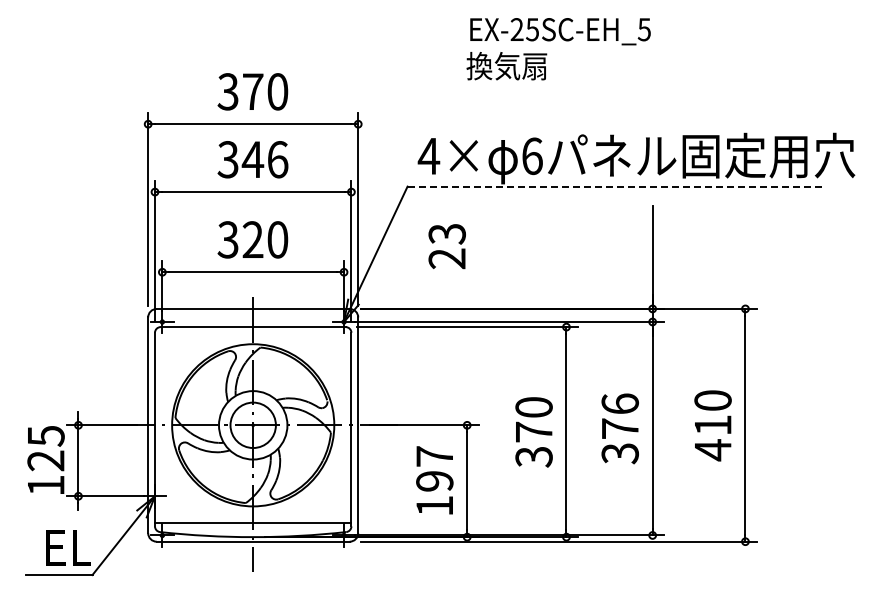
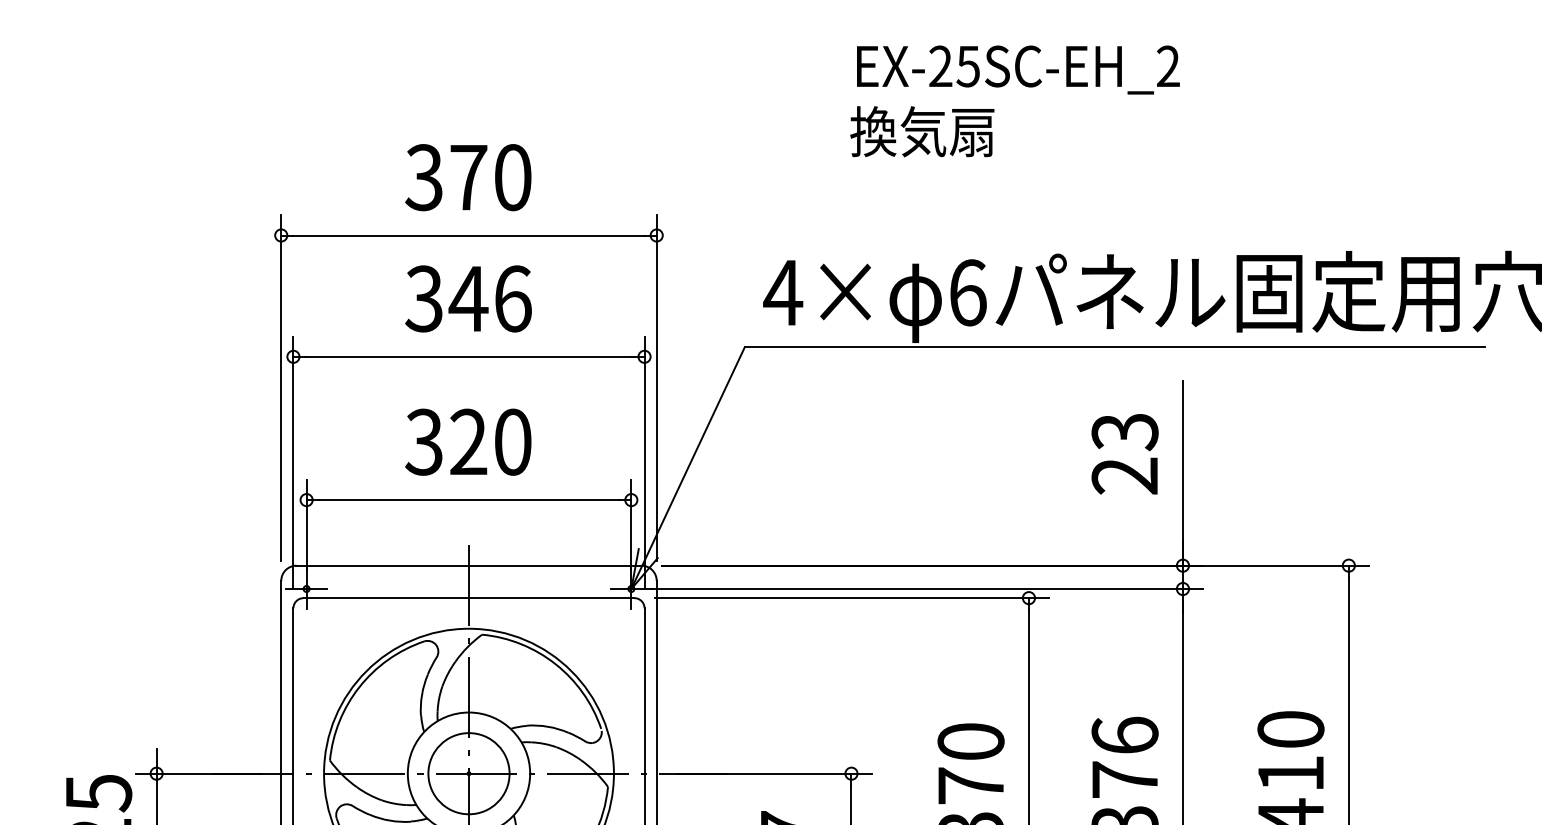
text: (643, 29) -> (1166, 66), EX-25SC-EH_5 -> EX-25SC-EH_2
line: (615, 186) -> (1116, 346), dashed -> solid
text: (446, 246) -> (1123, 454), moved

